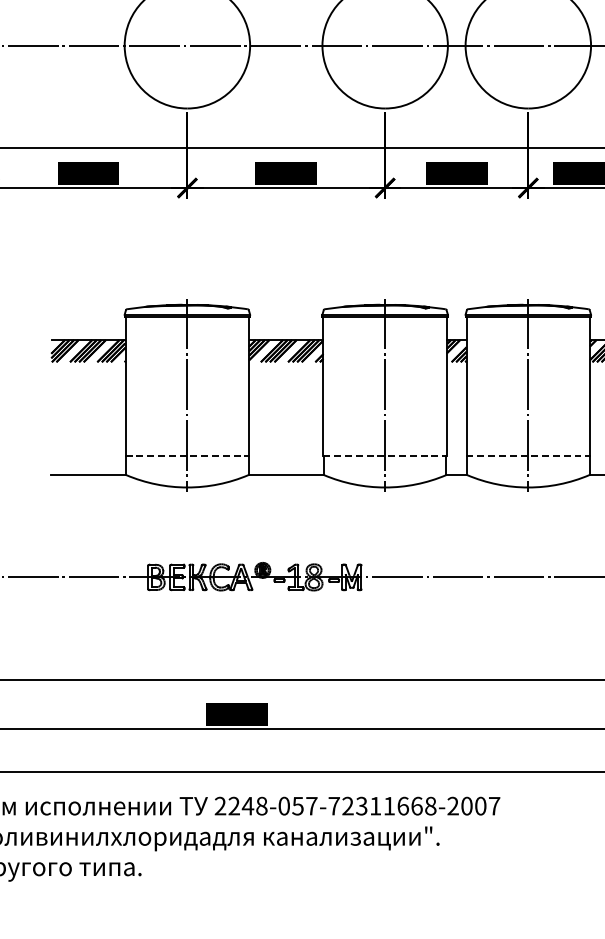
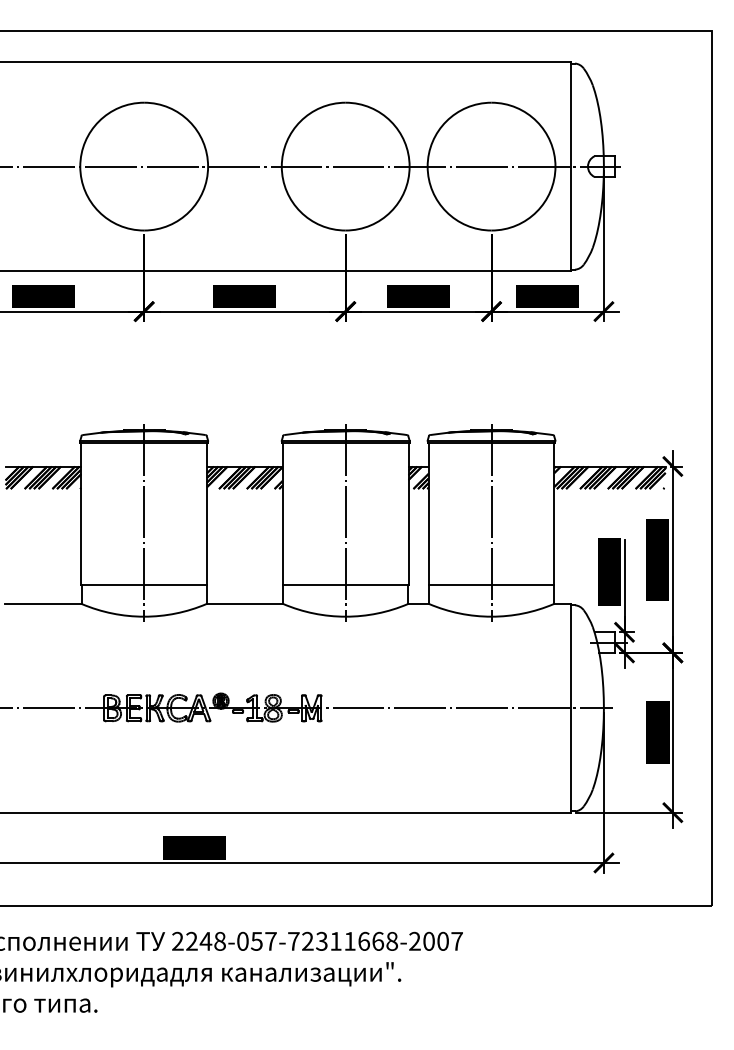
line: (187, 456) -> (144, 585), dashed -> solid
line: (384, 456) -> (345, 585), dashed -> solid
line: (528, 456) -> (491, 585), dashed -> solid

